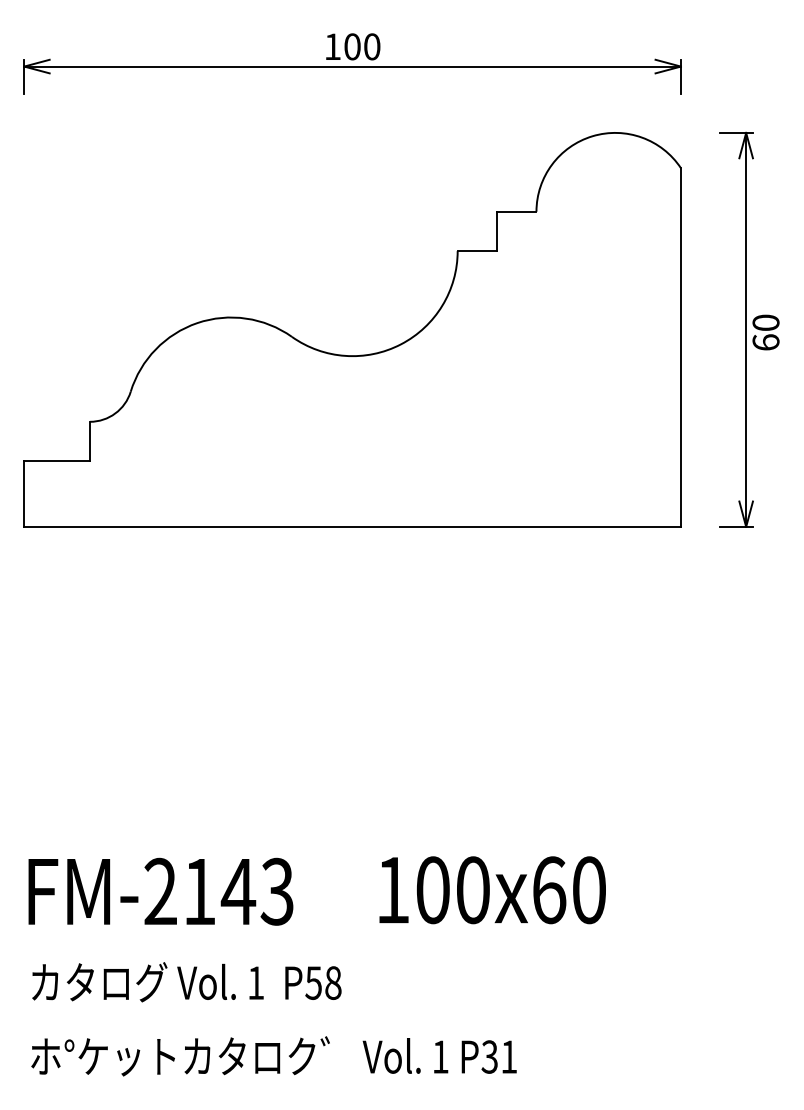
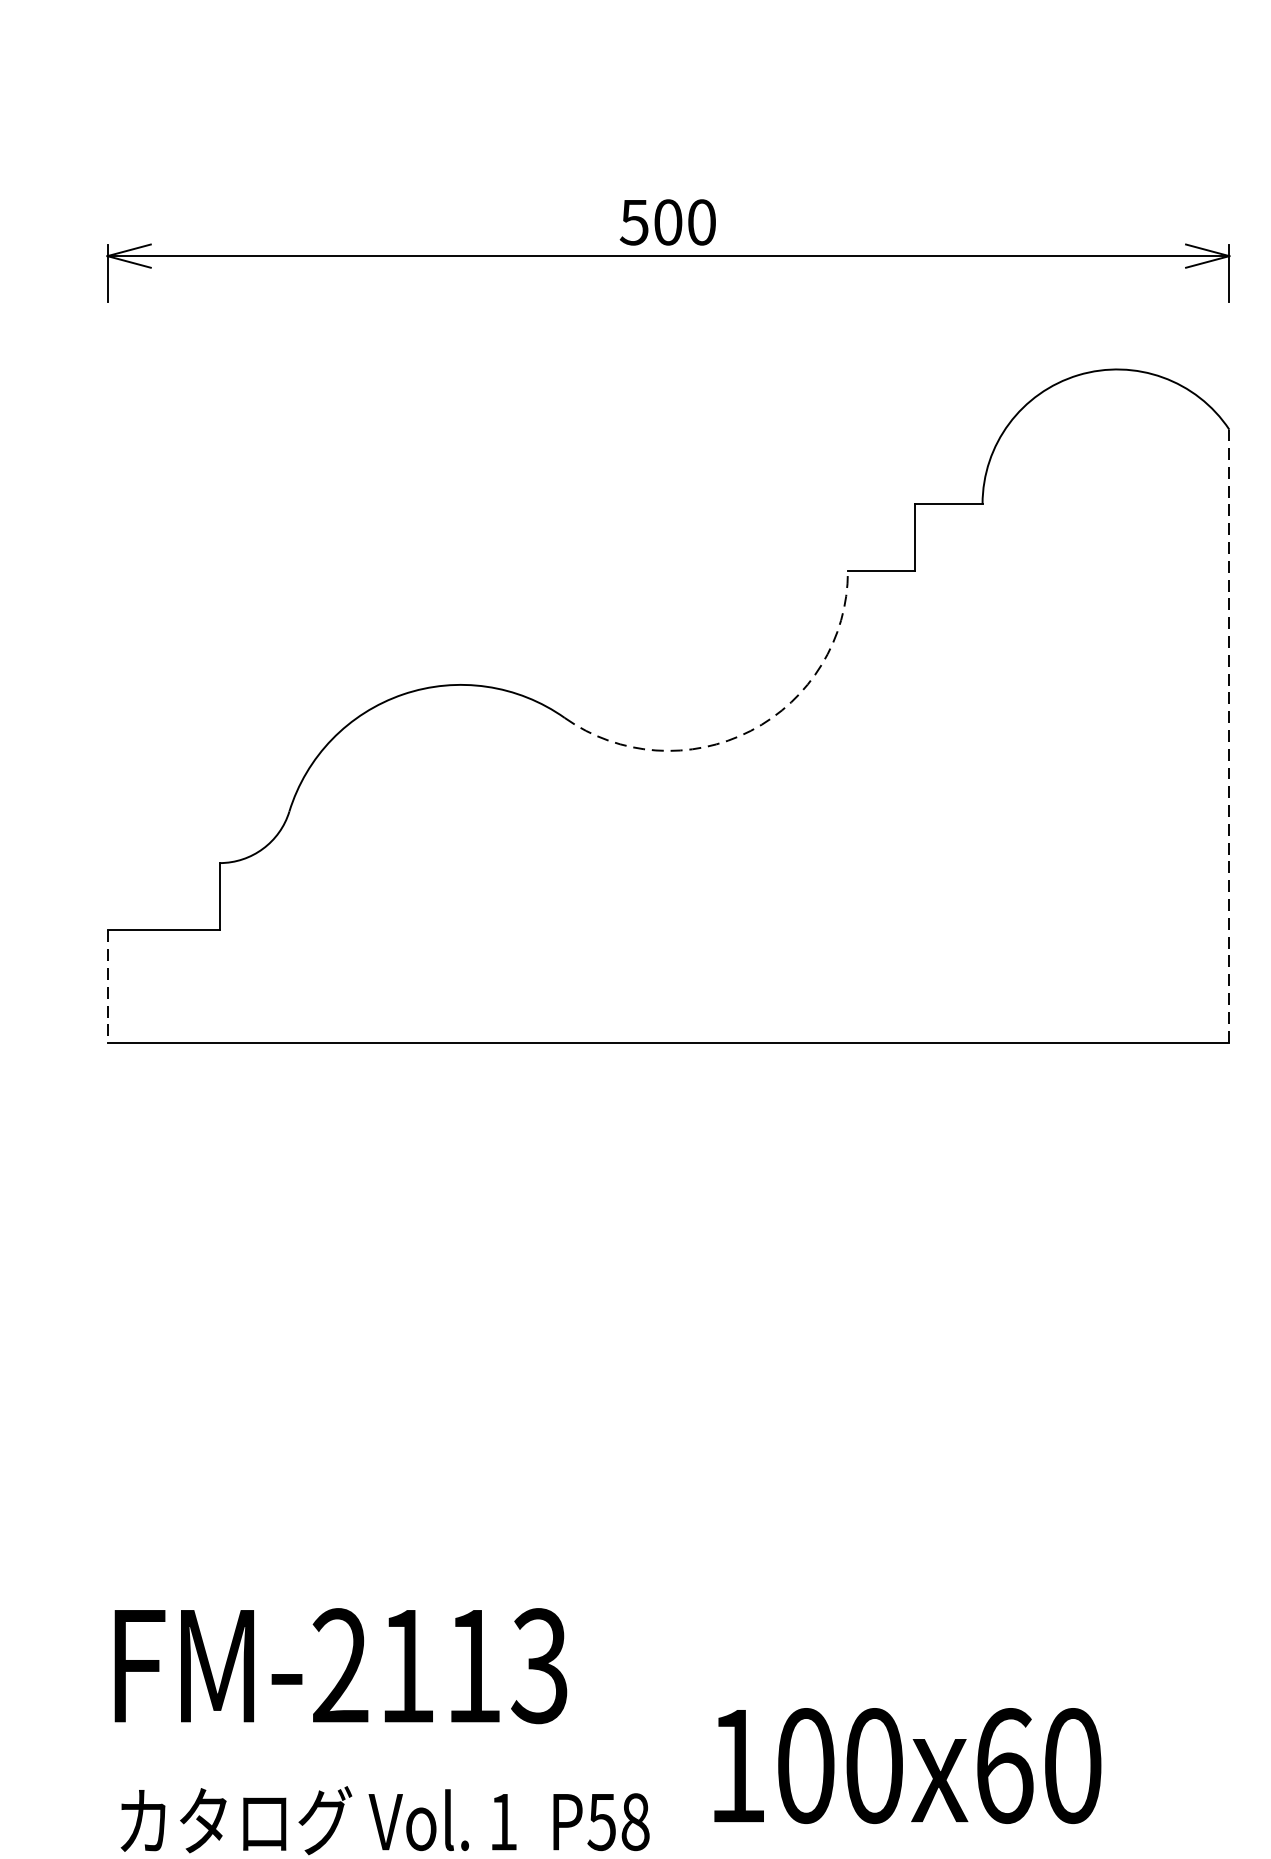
text: (332, 46) -> (634, 221), 100 -> 500
arc: (400, 344) -> (750, 730), solid -> dashed
line: (680, 347) -> (1228, 736), solid -> dashed
line: (24, 494) -> (107, 987), solid -> dashed
text: (492, 890) -> (907, 1766), moved
text: (238, 891) -> (473, 1665), FM-2143 -> FM-2113

